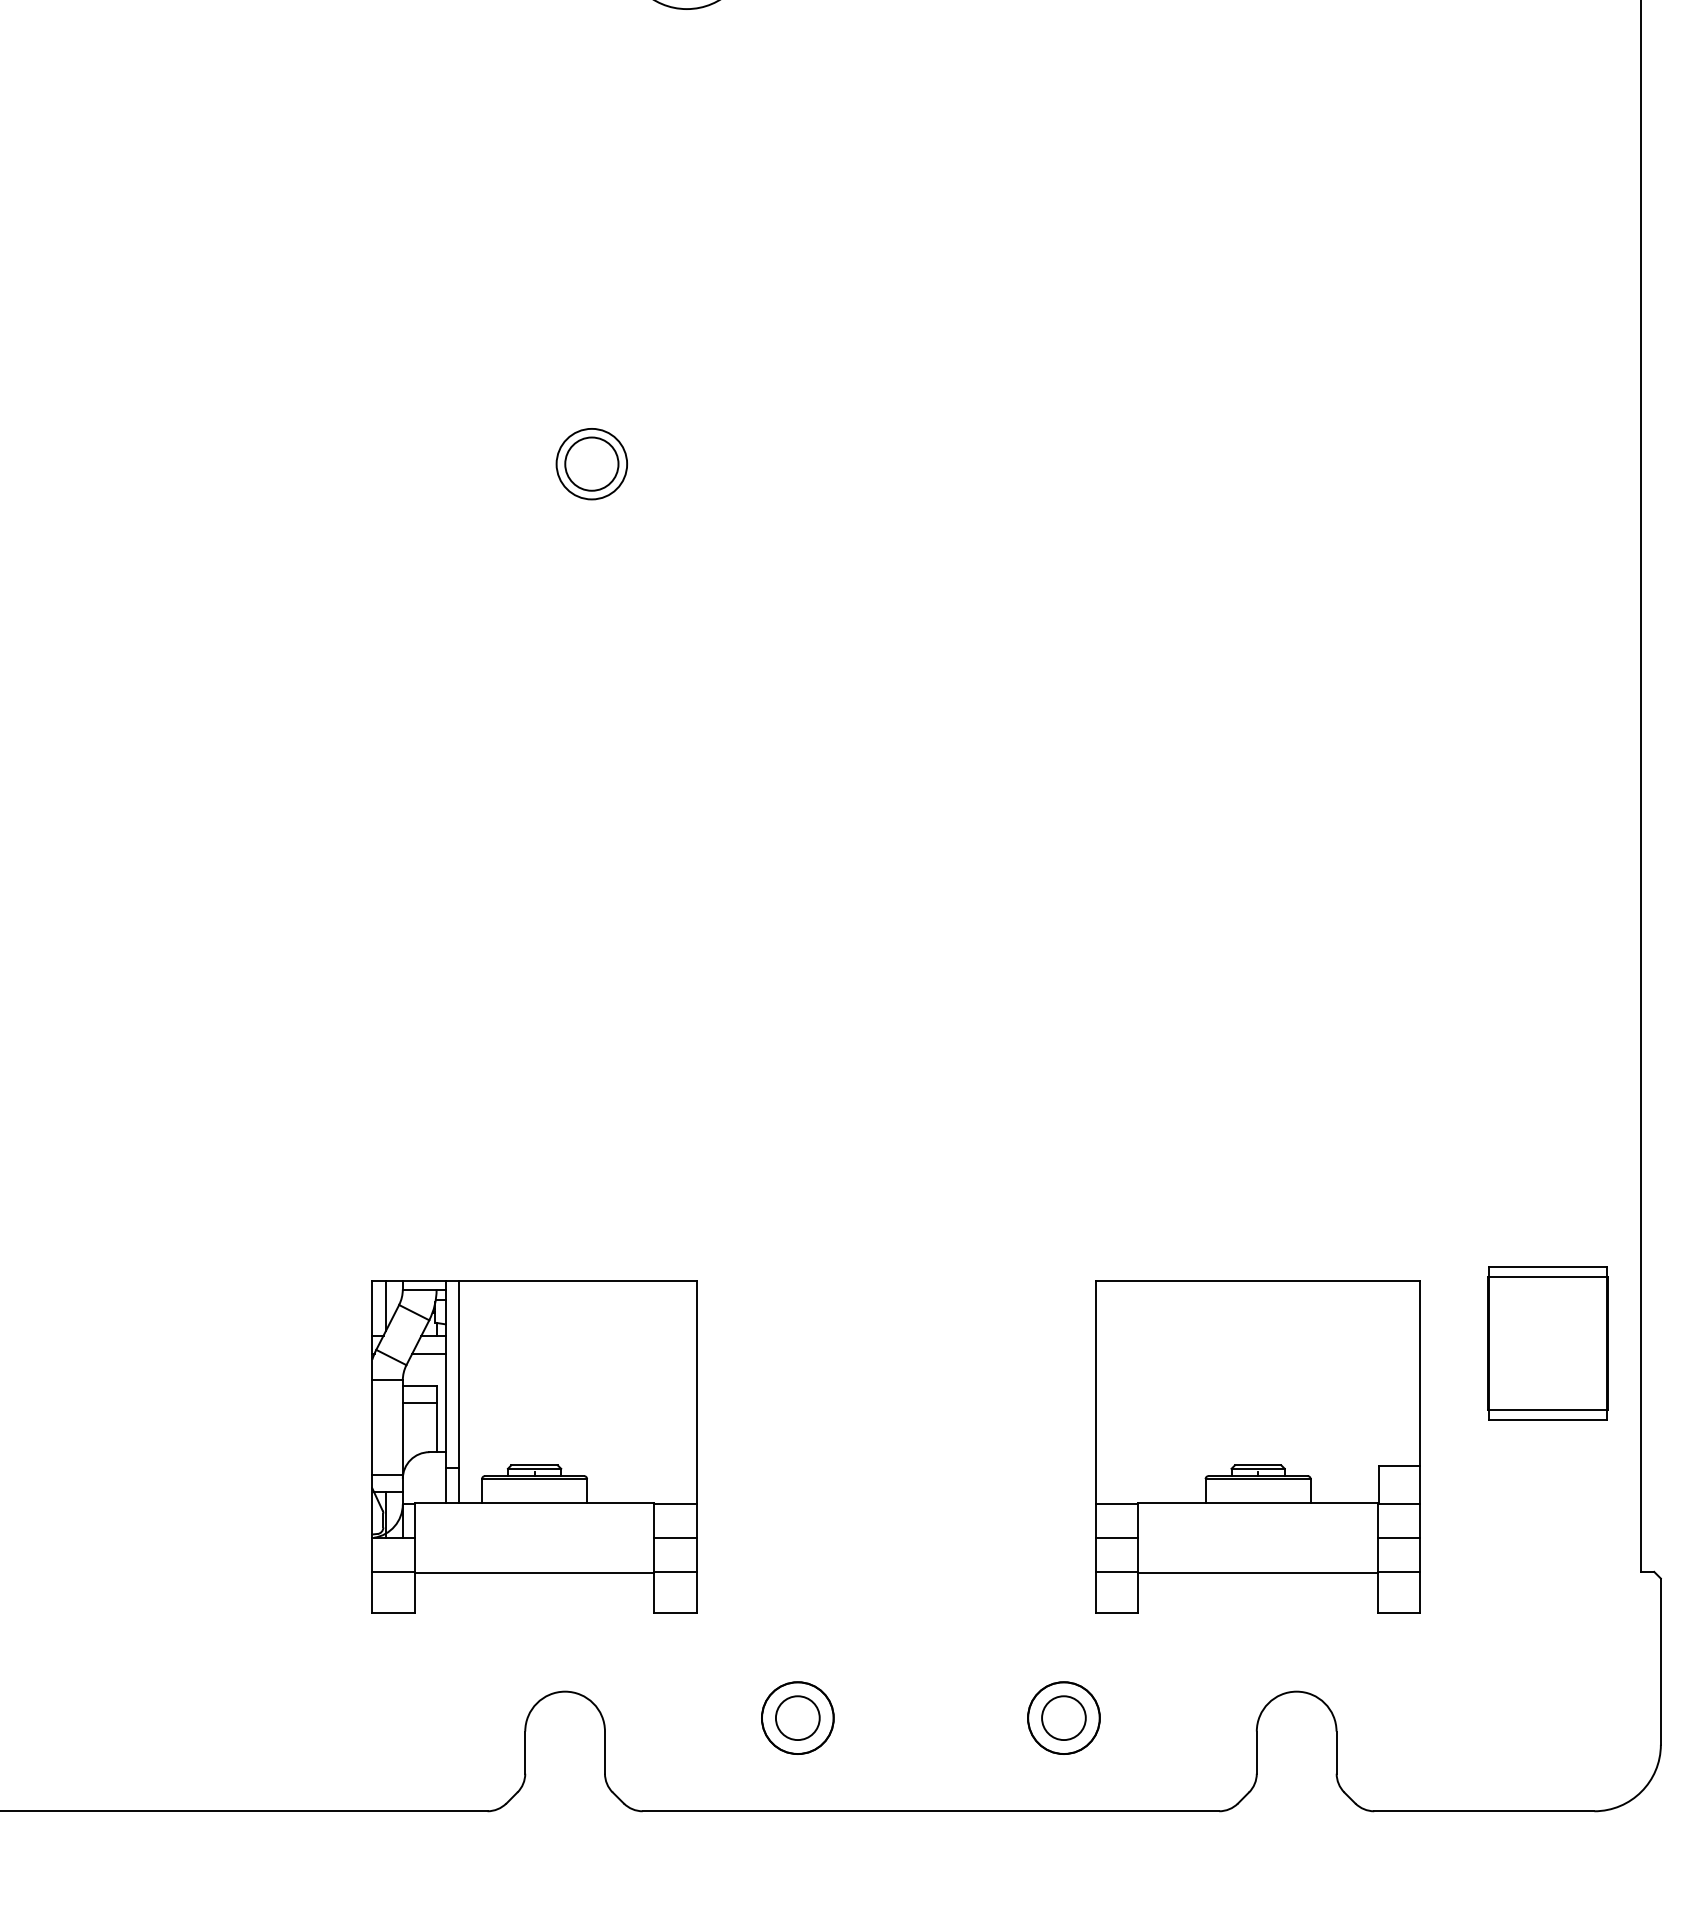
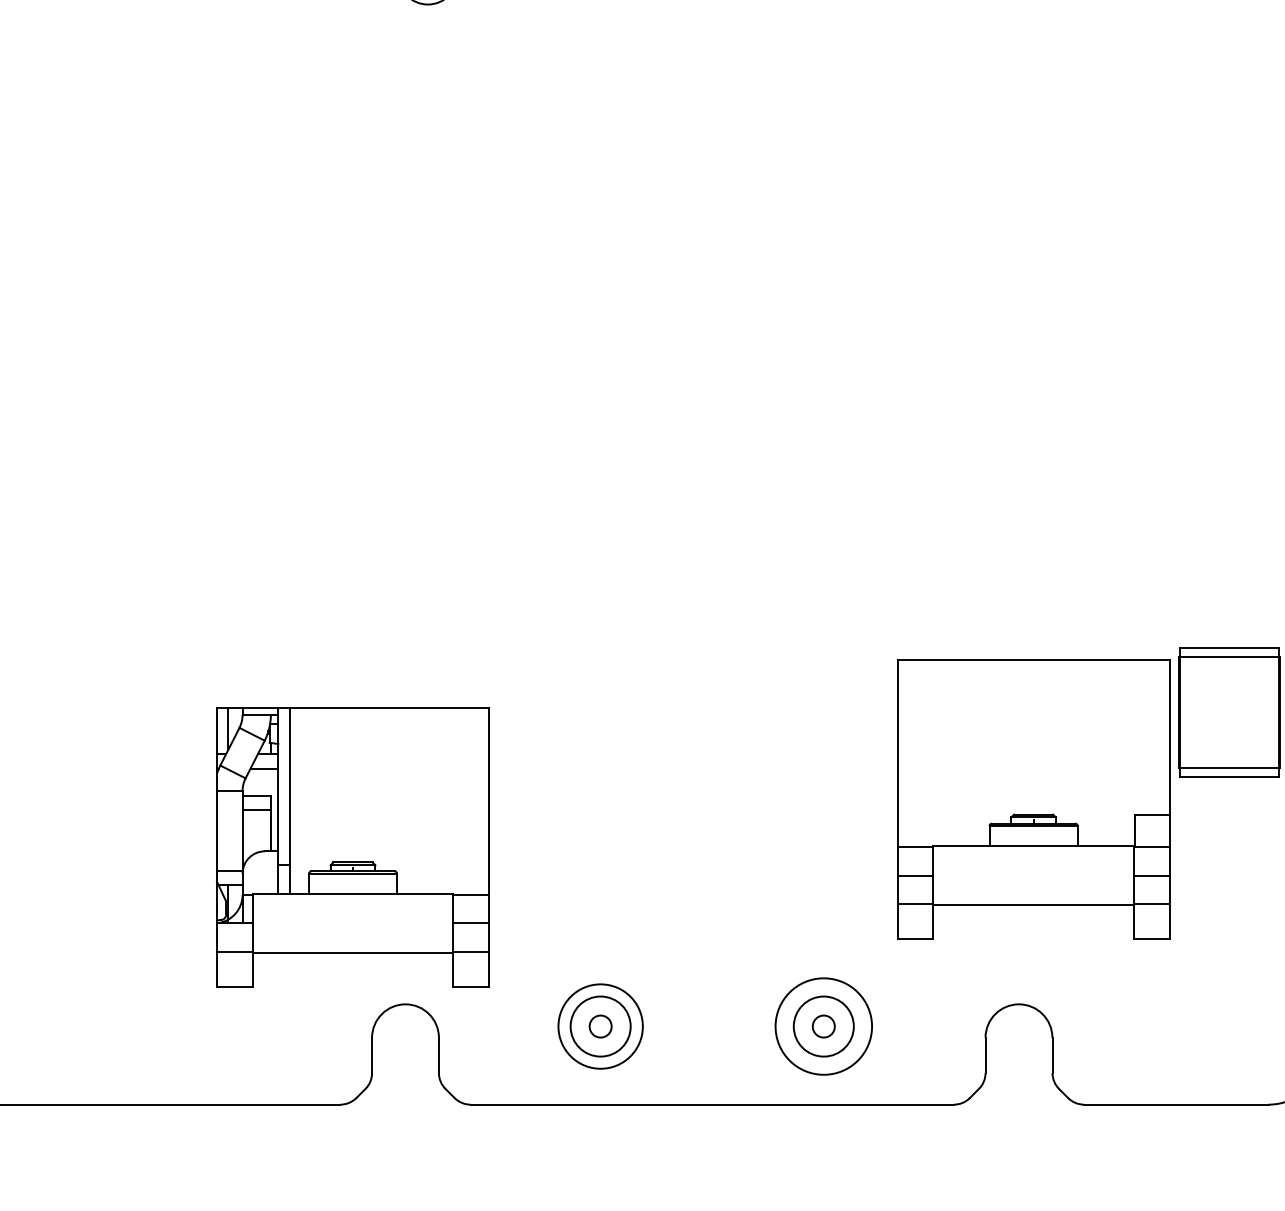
part: (534, 1446) -> (352, 846), moved
part: (1257, 1446) -> (1033, 798), moved
circle: (797, 1718) -> (600, 1026), size x0.6
circle: (797, 1718) -> (600, 1026), size x1.4
circle: (1063, 1718) -> (823, 1026), size x0.6
circle: (1063, 1718) -> (823, 1026), size x1.6

